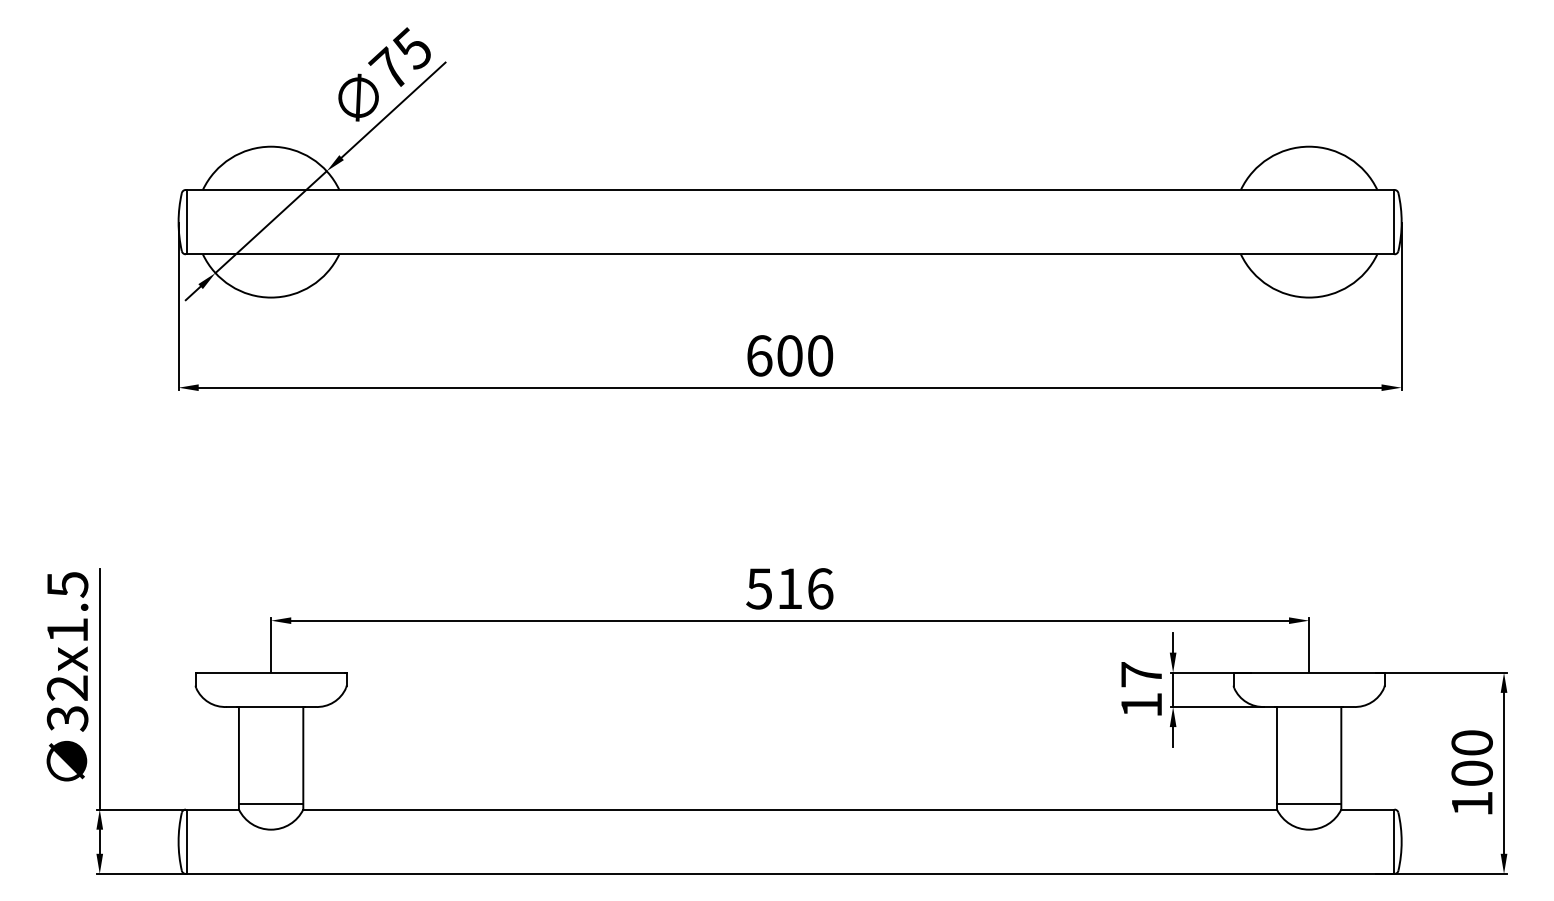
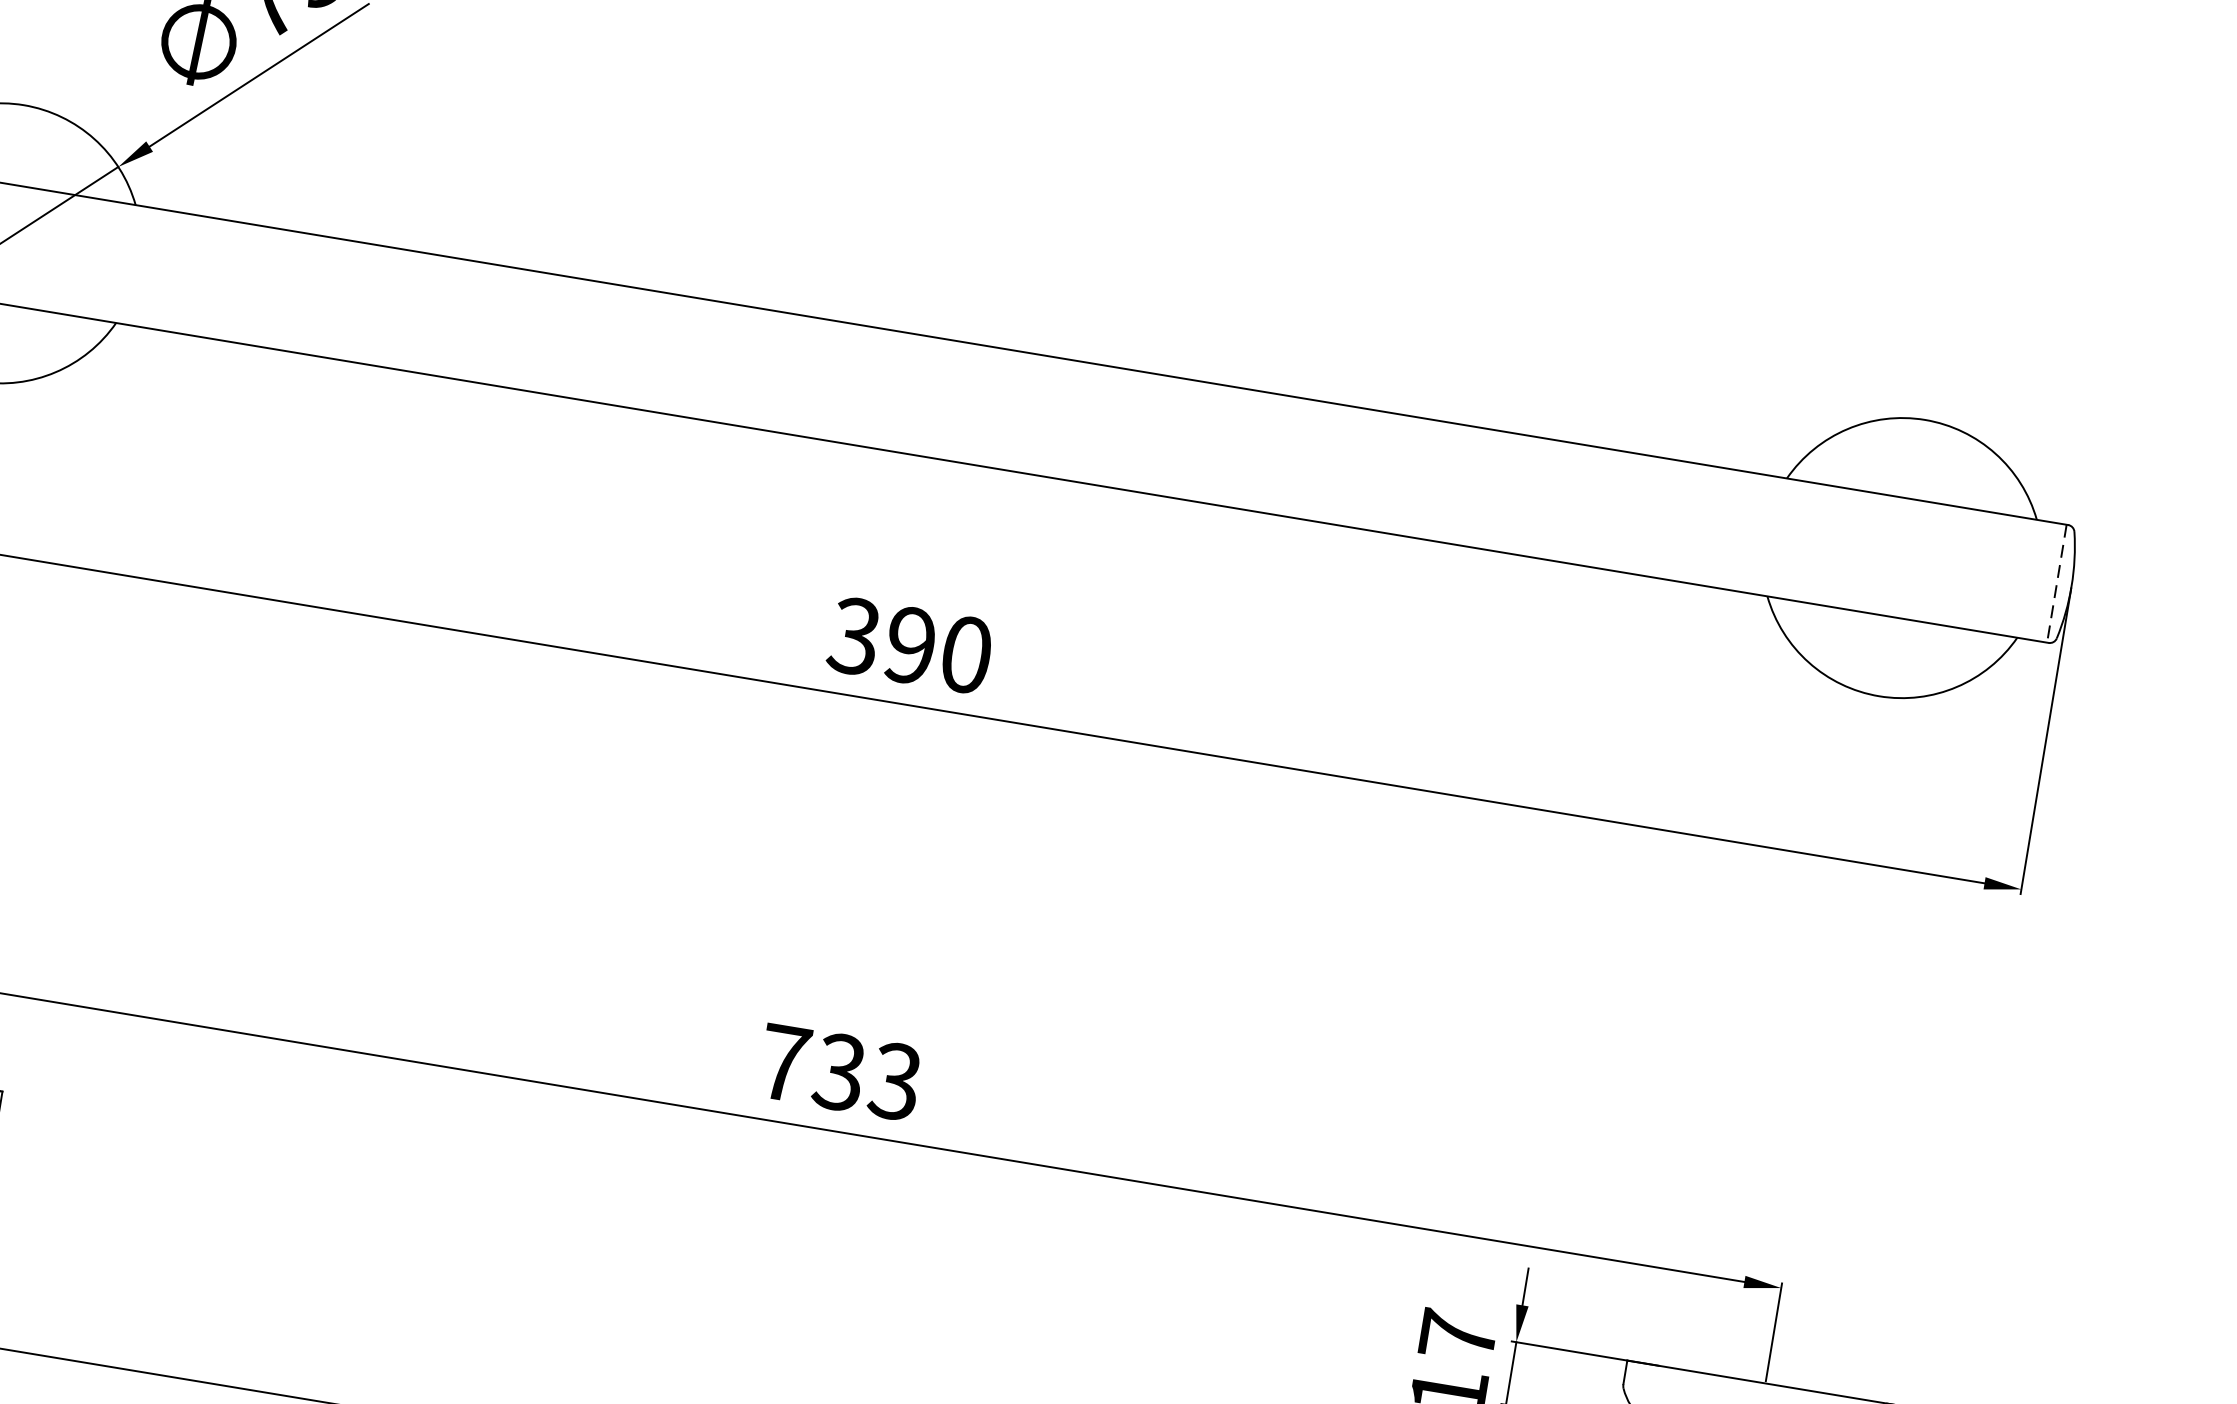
line: (1393, 222) -> (2056, 584), solid -> dashed
text: (774, 355) -> (882, 640), 600 -> 390
text: (789, 588) -> (839, 1071), 516 -> 733

